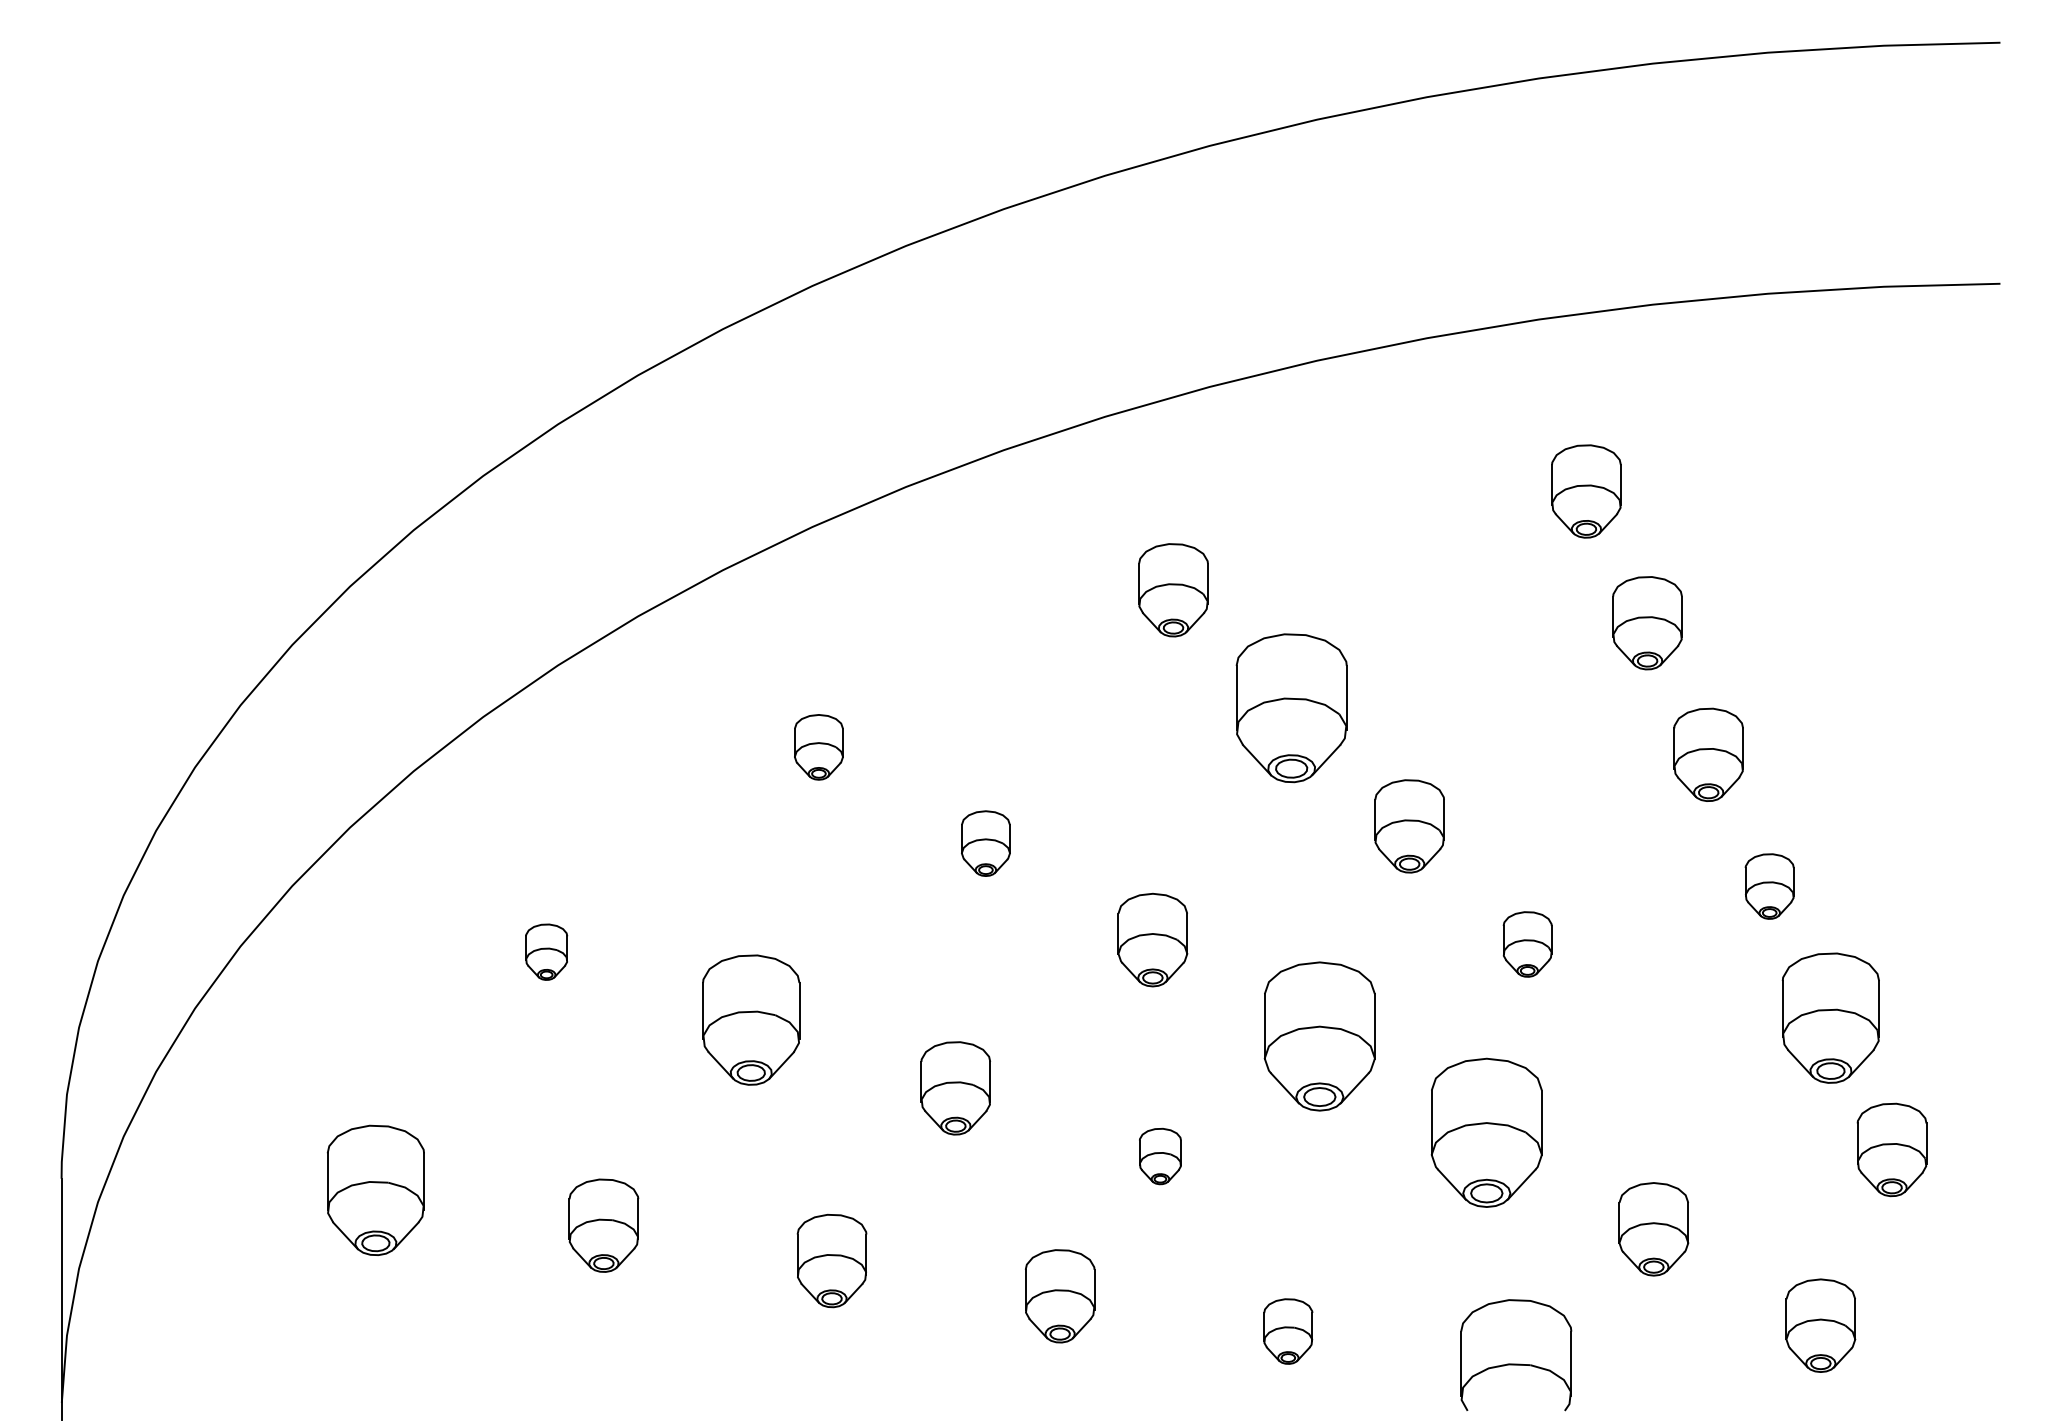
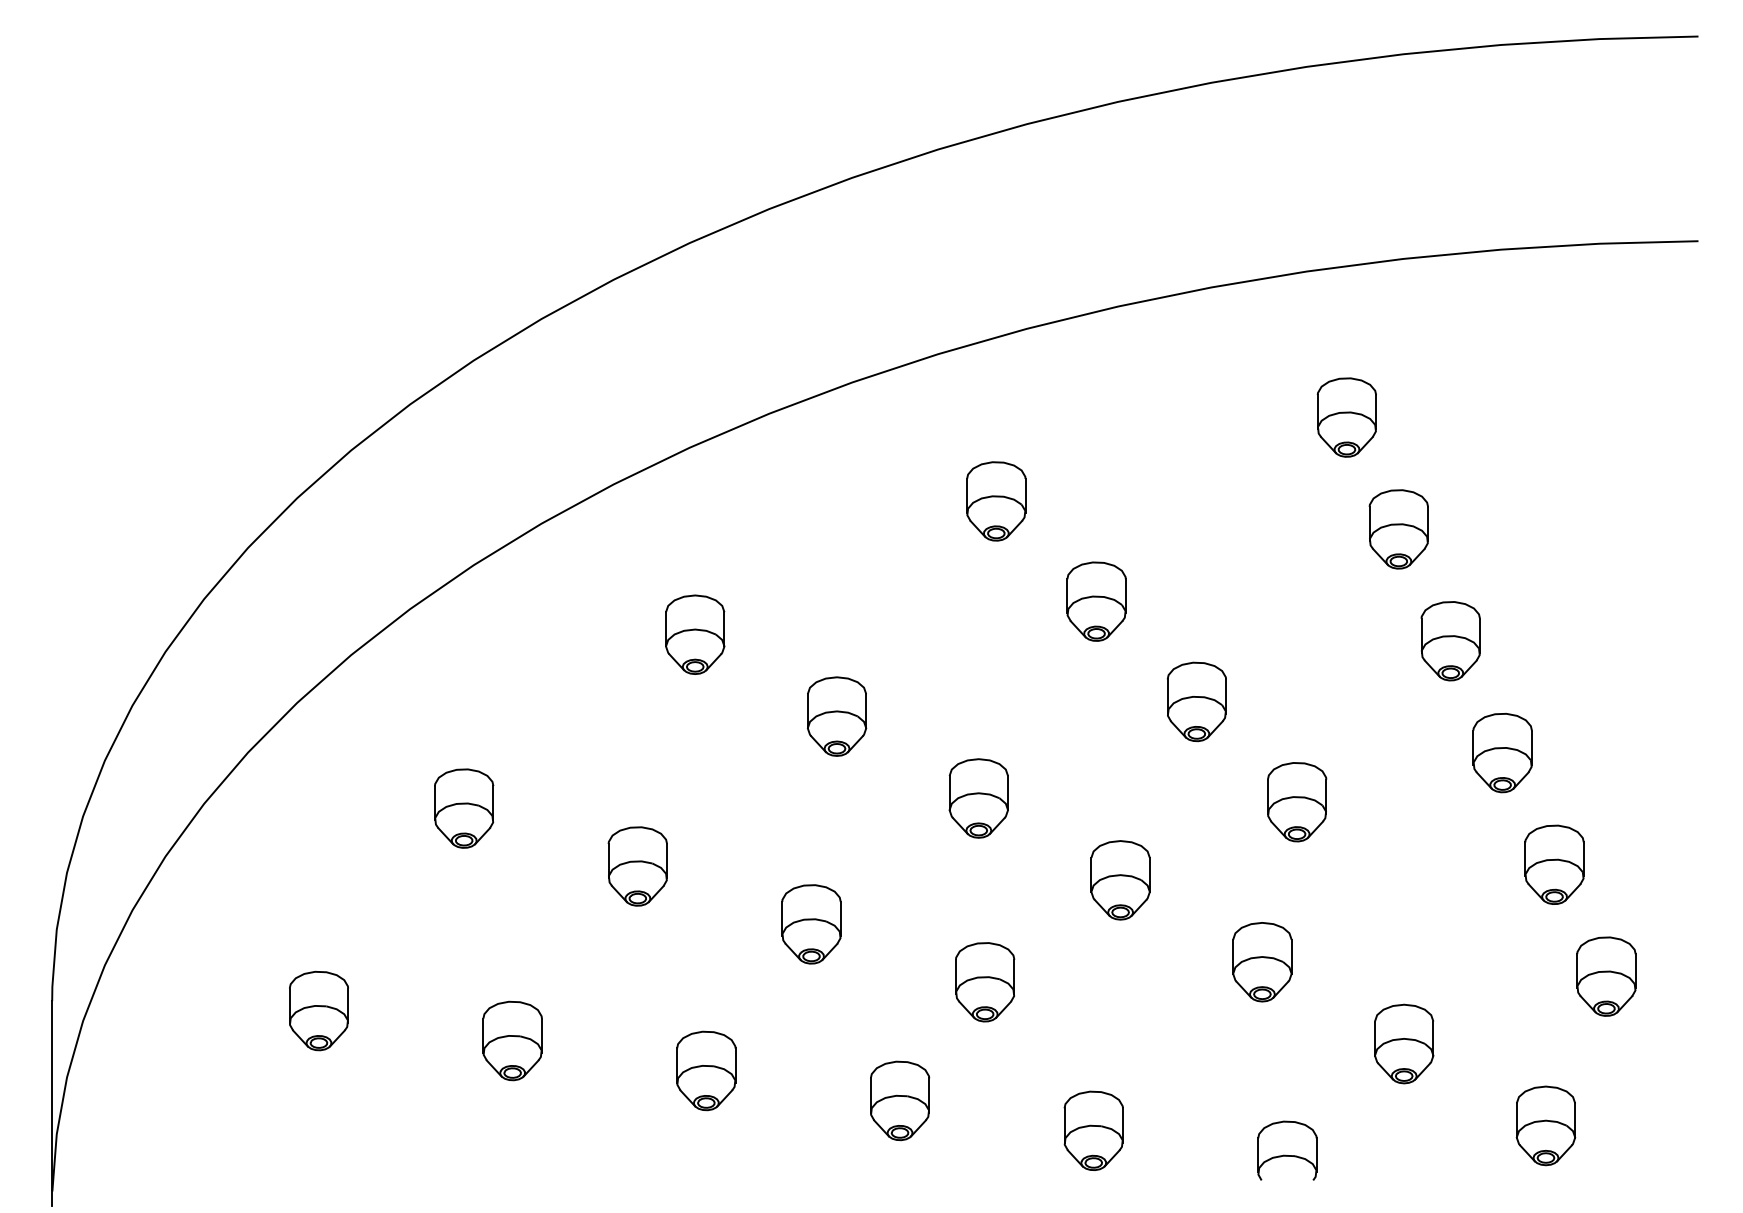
part: (1291, 708) -> (1096, 601), size x0.62
part: (818, 747) -> (694, 634), size x1.43
part: (985, 843) -> (836, 716), size x1.43
part: (1769, 886) -> (1502, 752), size x1.43
part: (1527, 944) -> (1296, 802), size x1.43
part: (546, 952) -> (463, 809), size x1.67
part: (1830, 1018) -> (1554, 865), size x0.71
part: (751, 1020) -> (637, 866), size x0.71
part: (1319, 1036) -> (1120, 880), size x0.62
part: (1486, 1132) -> (1262, 961), size x0.62
part: (1160, 1156) -> (985, 982), size x1.67
part: (375, 1190) -> (318, 1011), size x0.71
part: (1288, 1331) -> (1093, 1130), size x1.43
part: (1516, 1354) -> (1287, 1150), size x0.62

